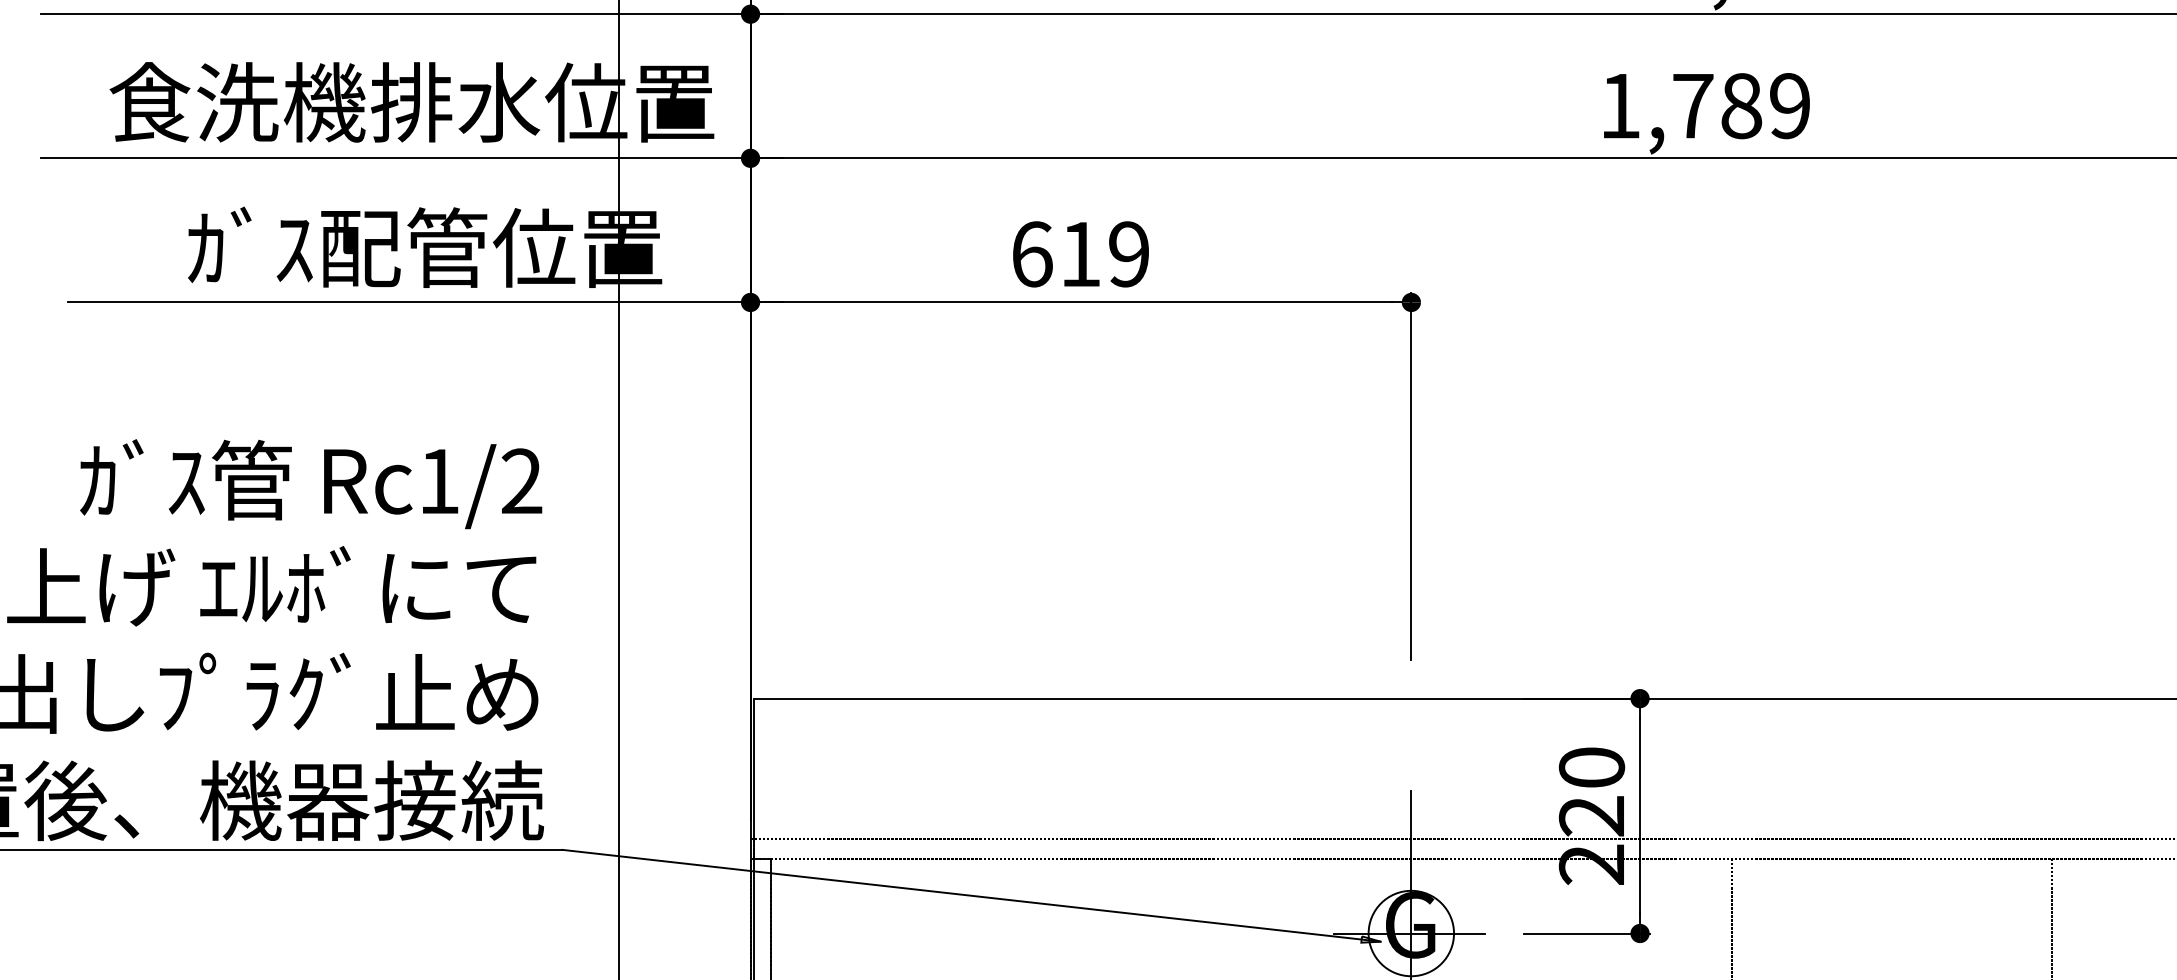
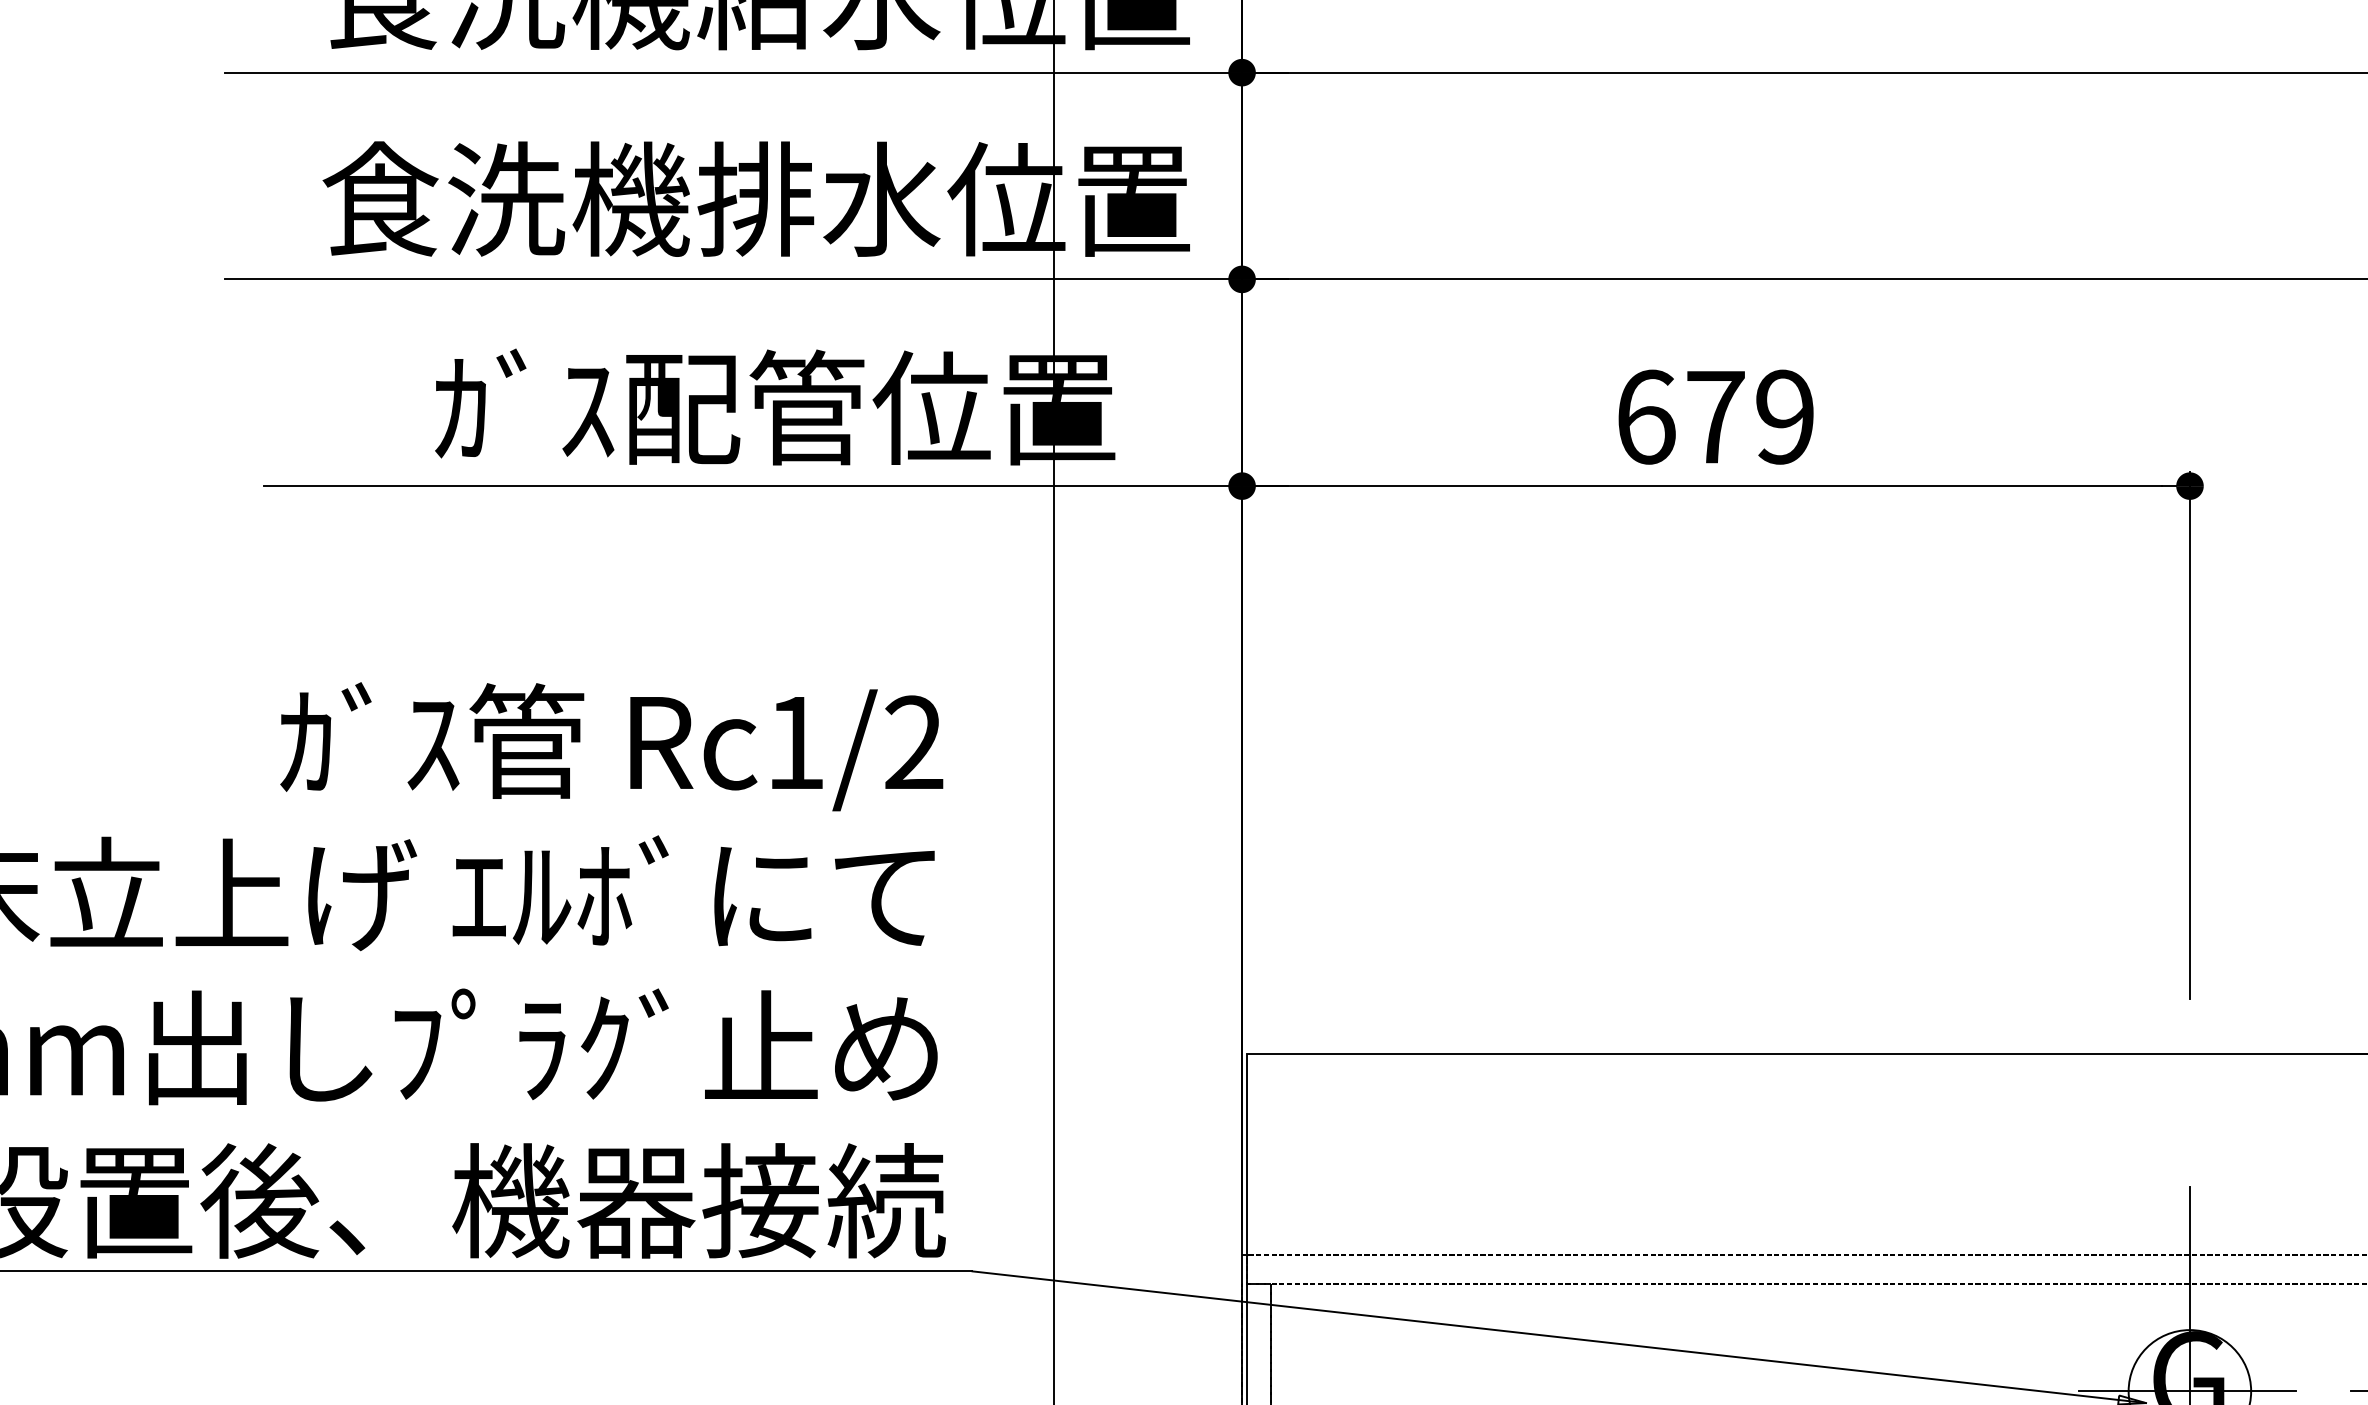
text: (1081, 254) -> (1716, 417), 619 -> 679

